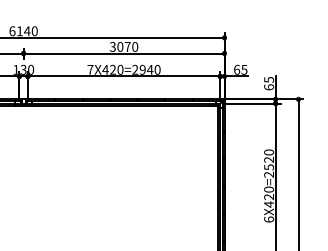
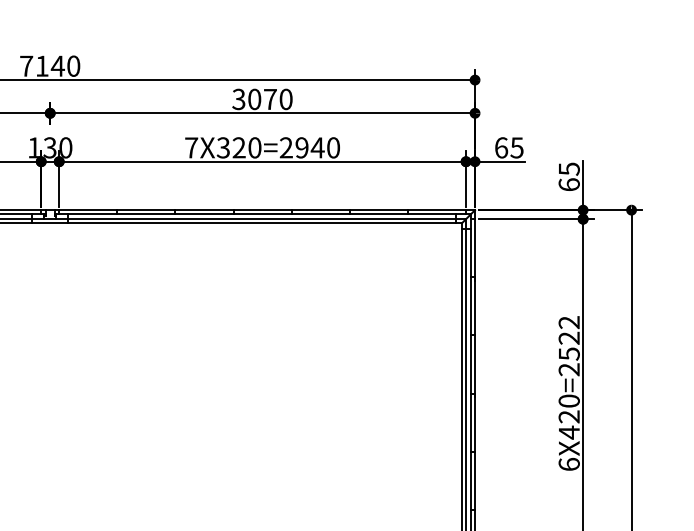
text: (12, 31) -> (26, 66), 6140 -> 7140
text: (105, 69) -> (223, 147), 7X420=2940 -> 7X320=2940
text: (269, 152) -> (570, 322), 6X420=2520 -> 6X420=2522

